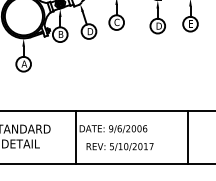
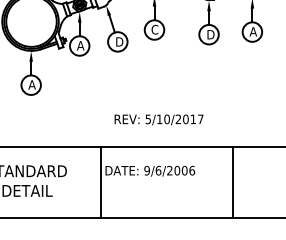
text: (191, 23) -> (253, 31), E -> A
text: (60, 34) -> (80, 45), B -> A
line: (187, 137) -> (232, 182), moved
text: (119, 146) -> (158, 119), moved

